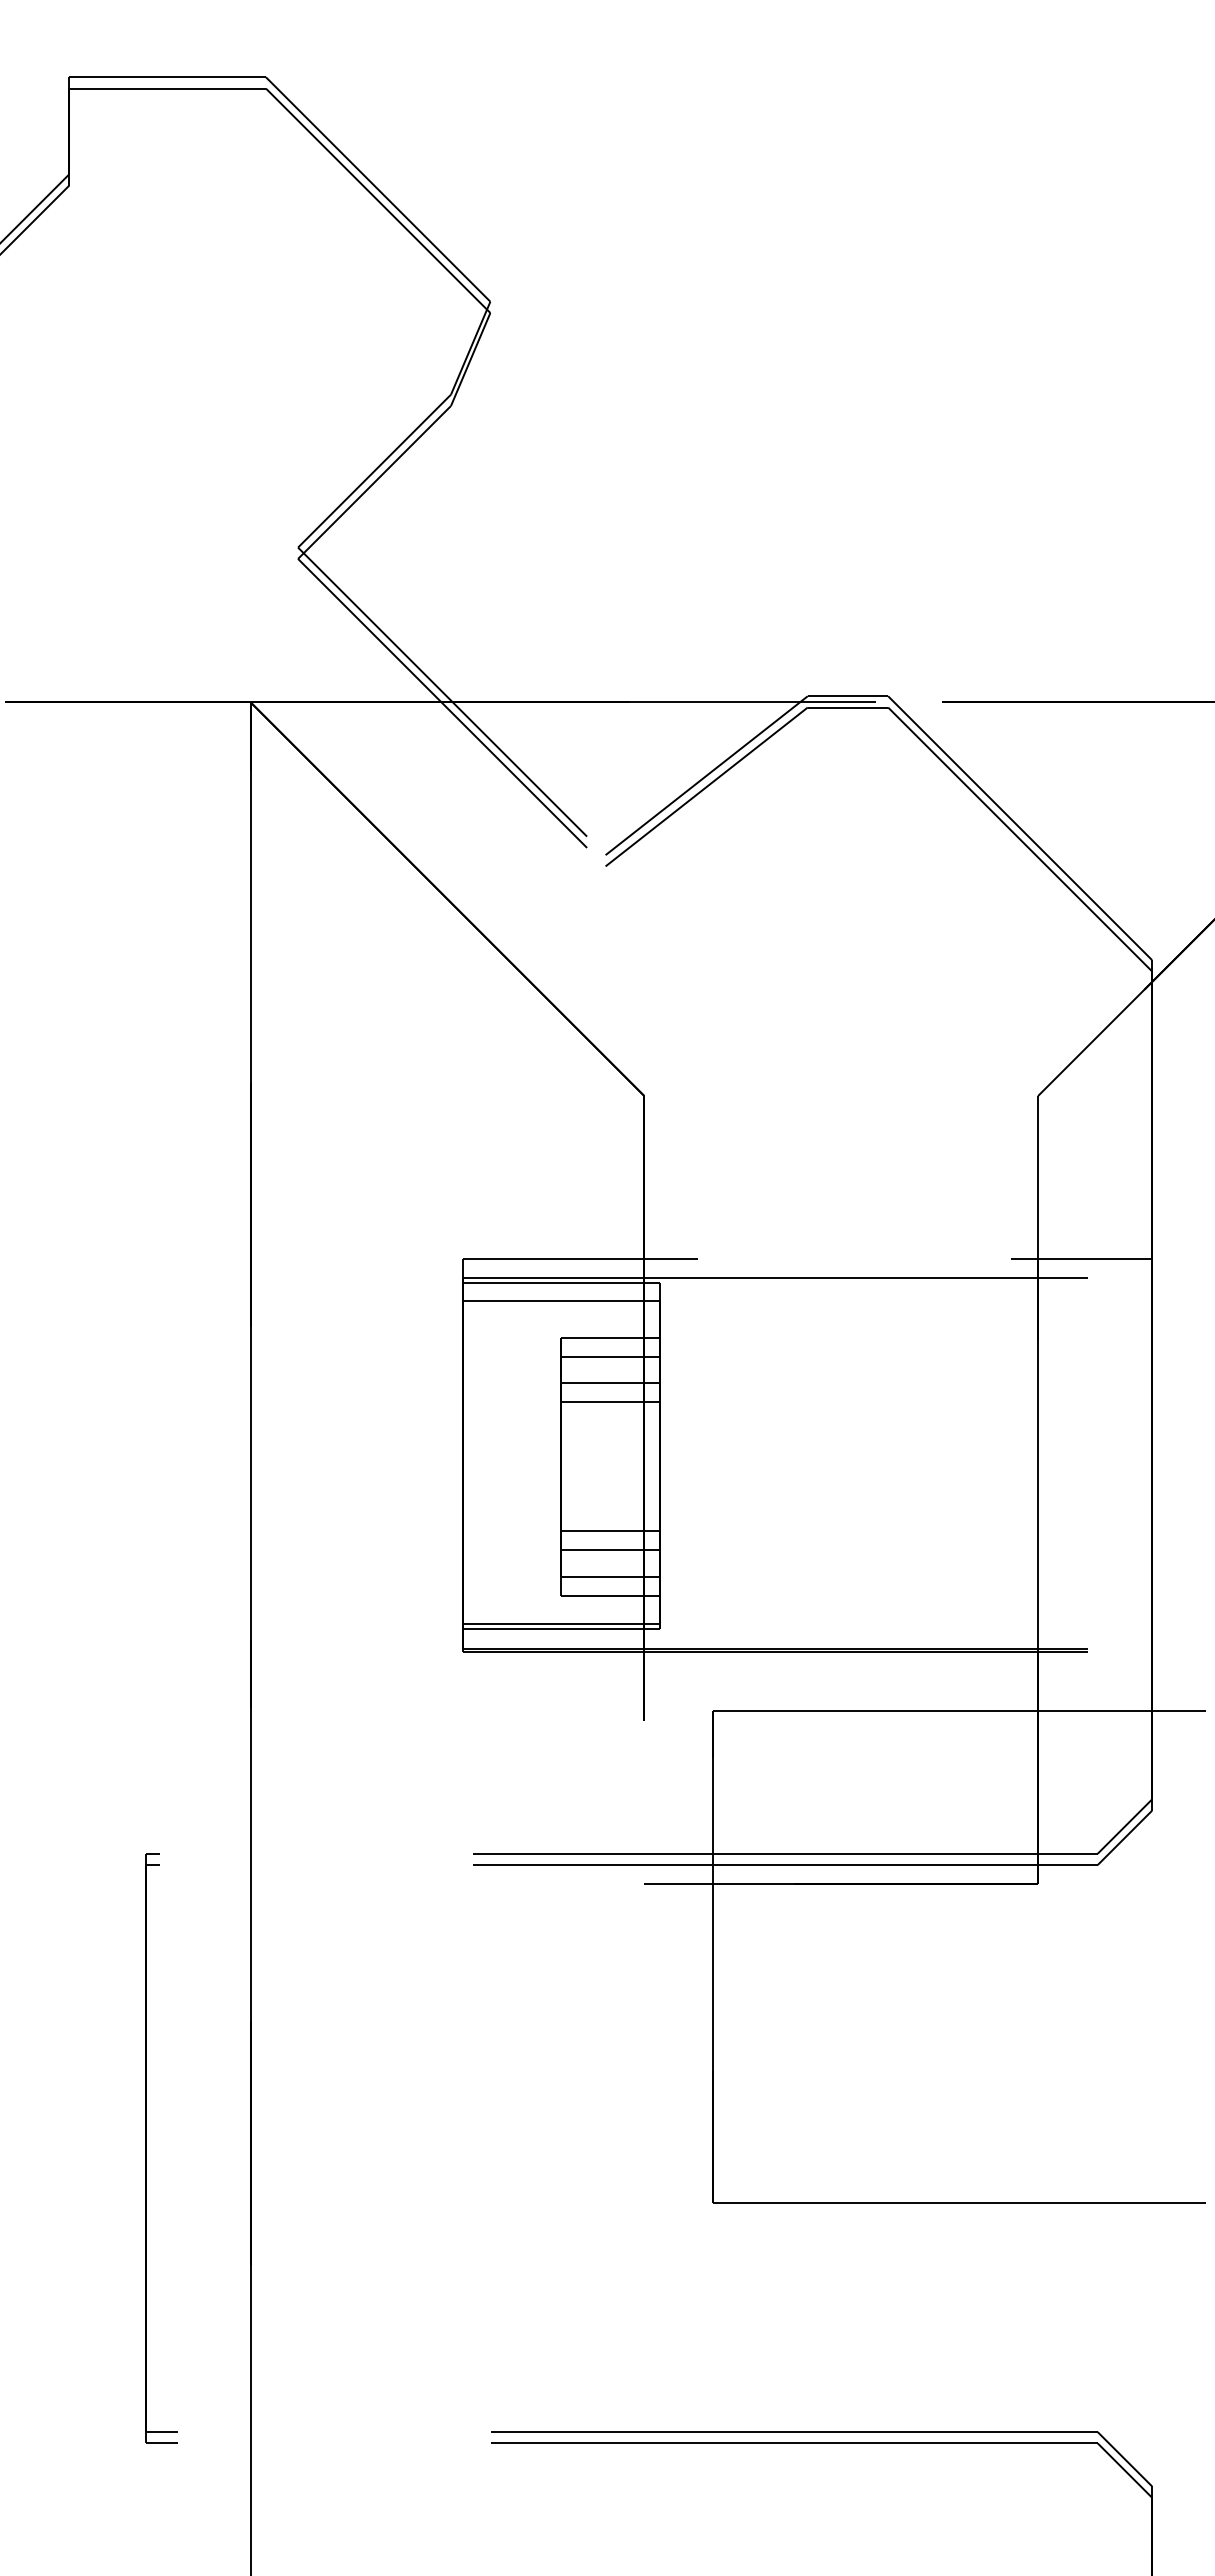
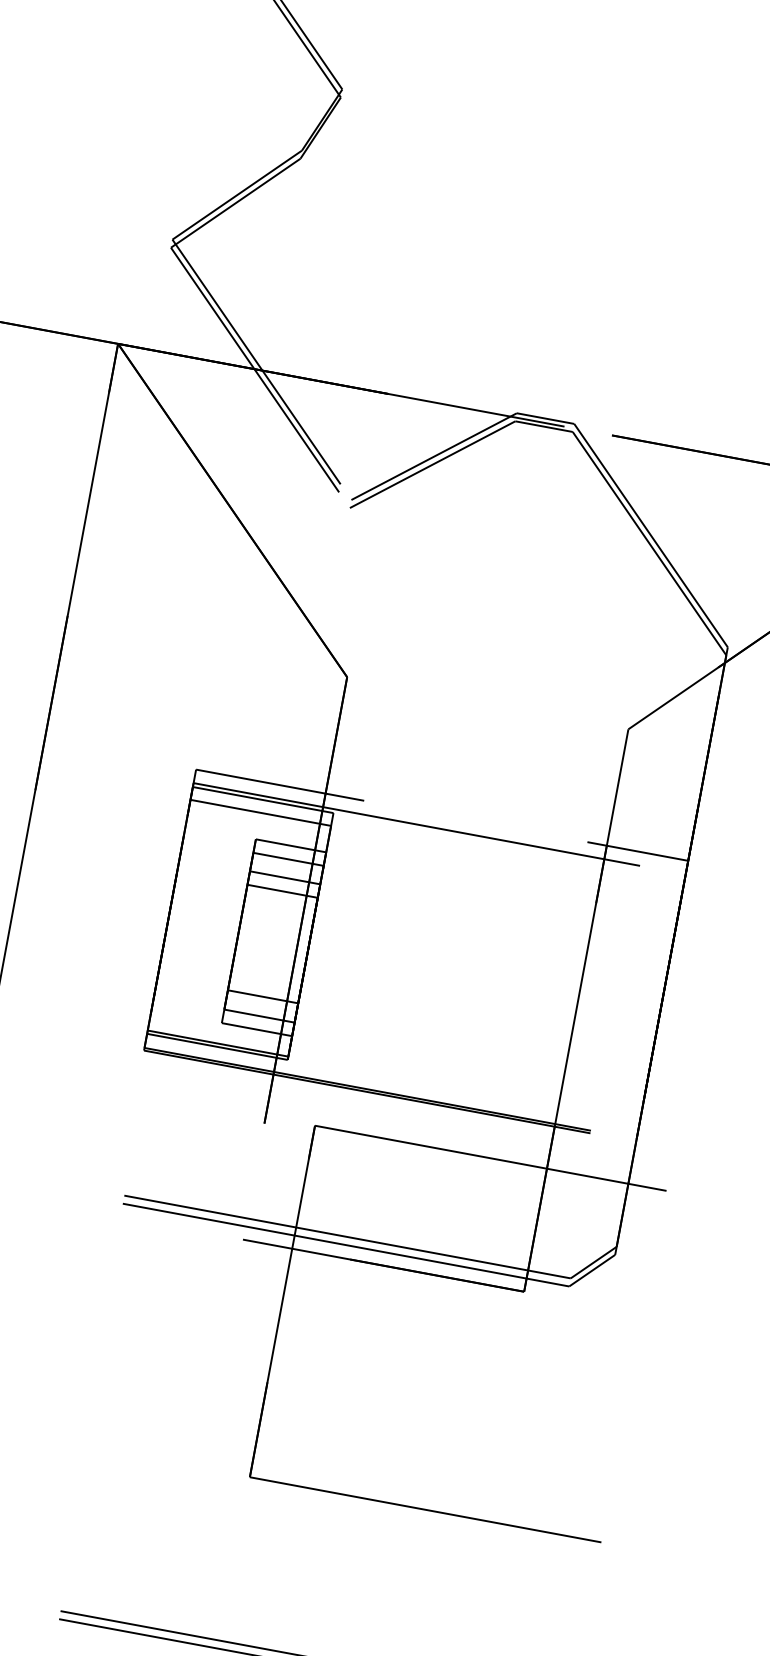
line: (610, 1530) -> (265, 983), removed

